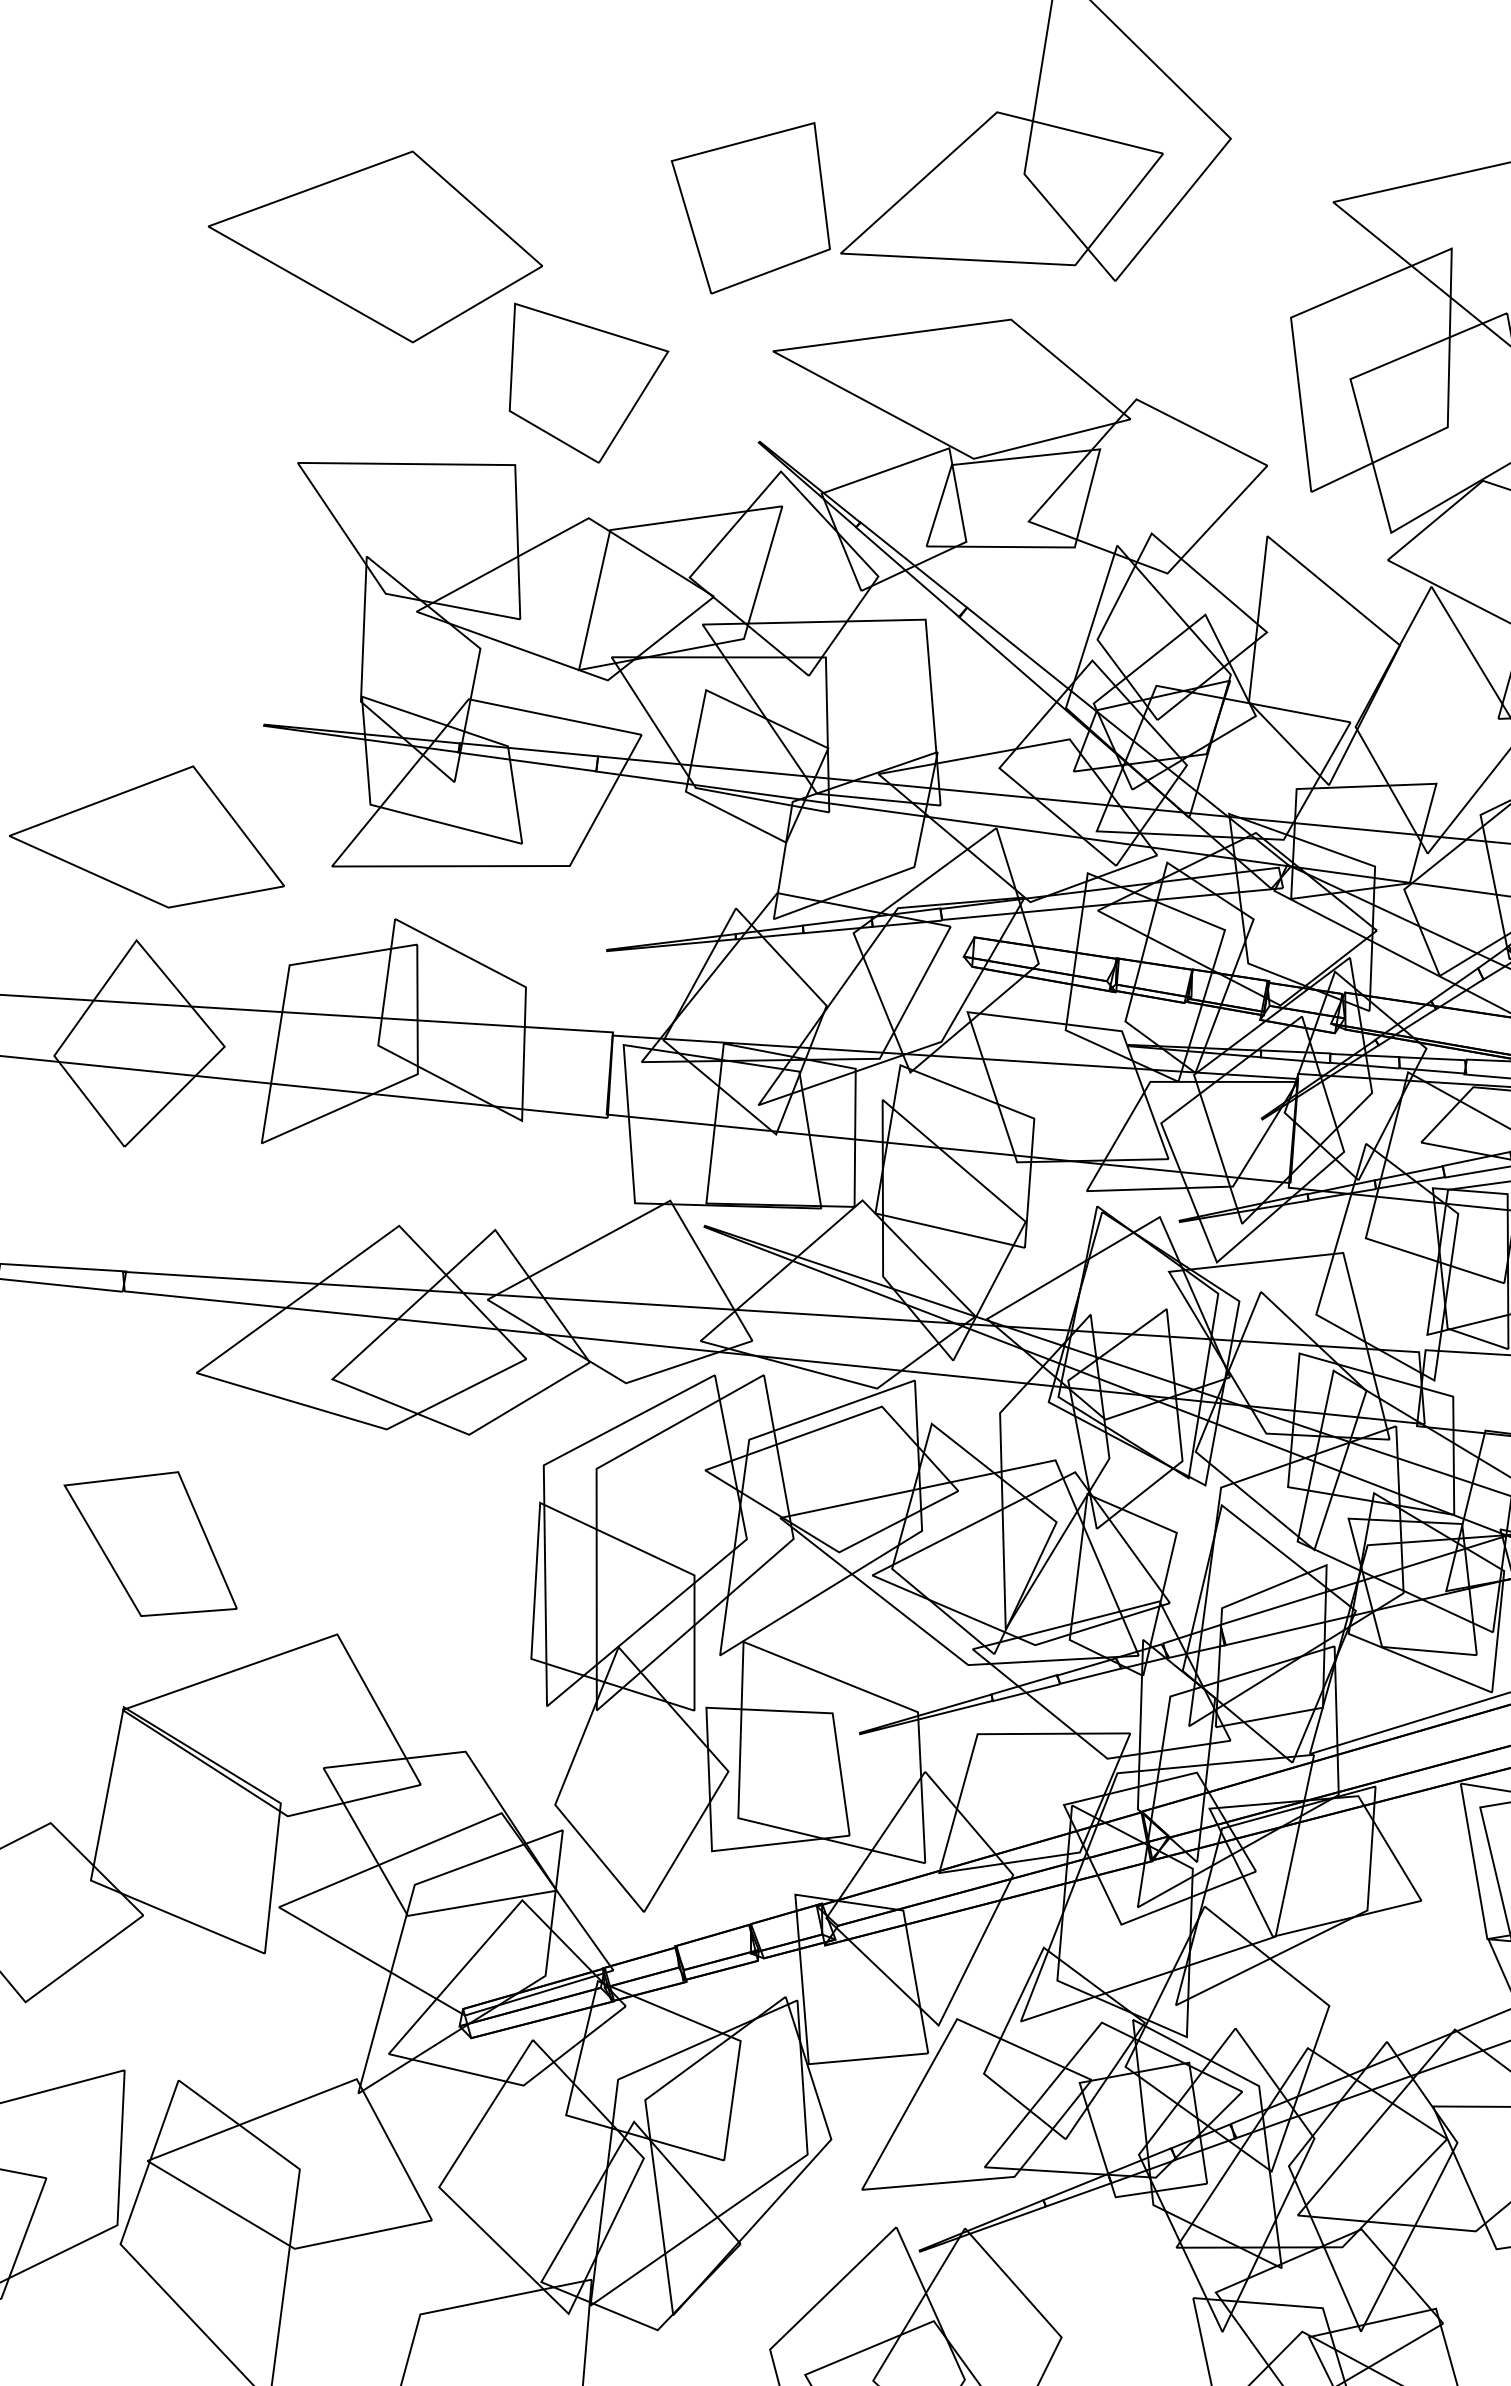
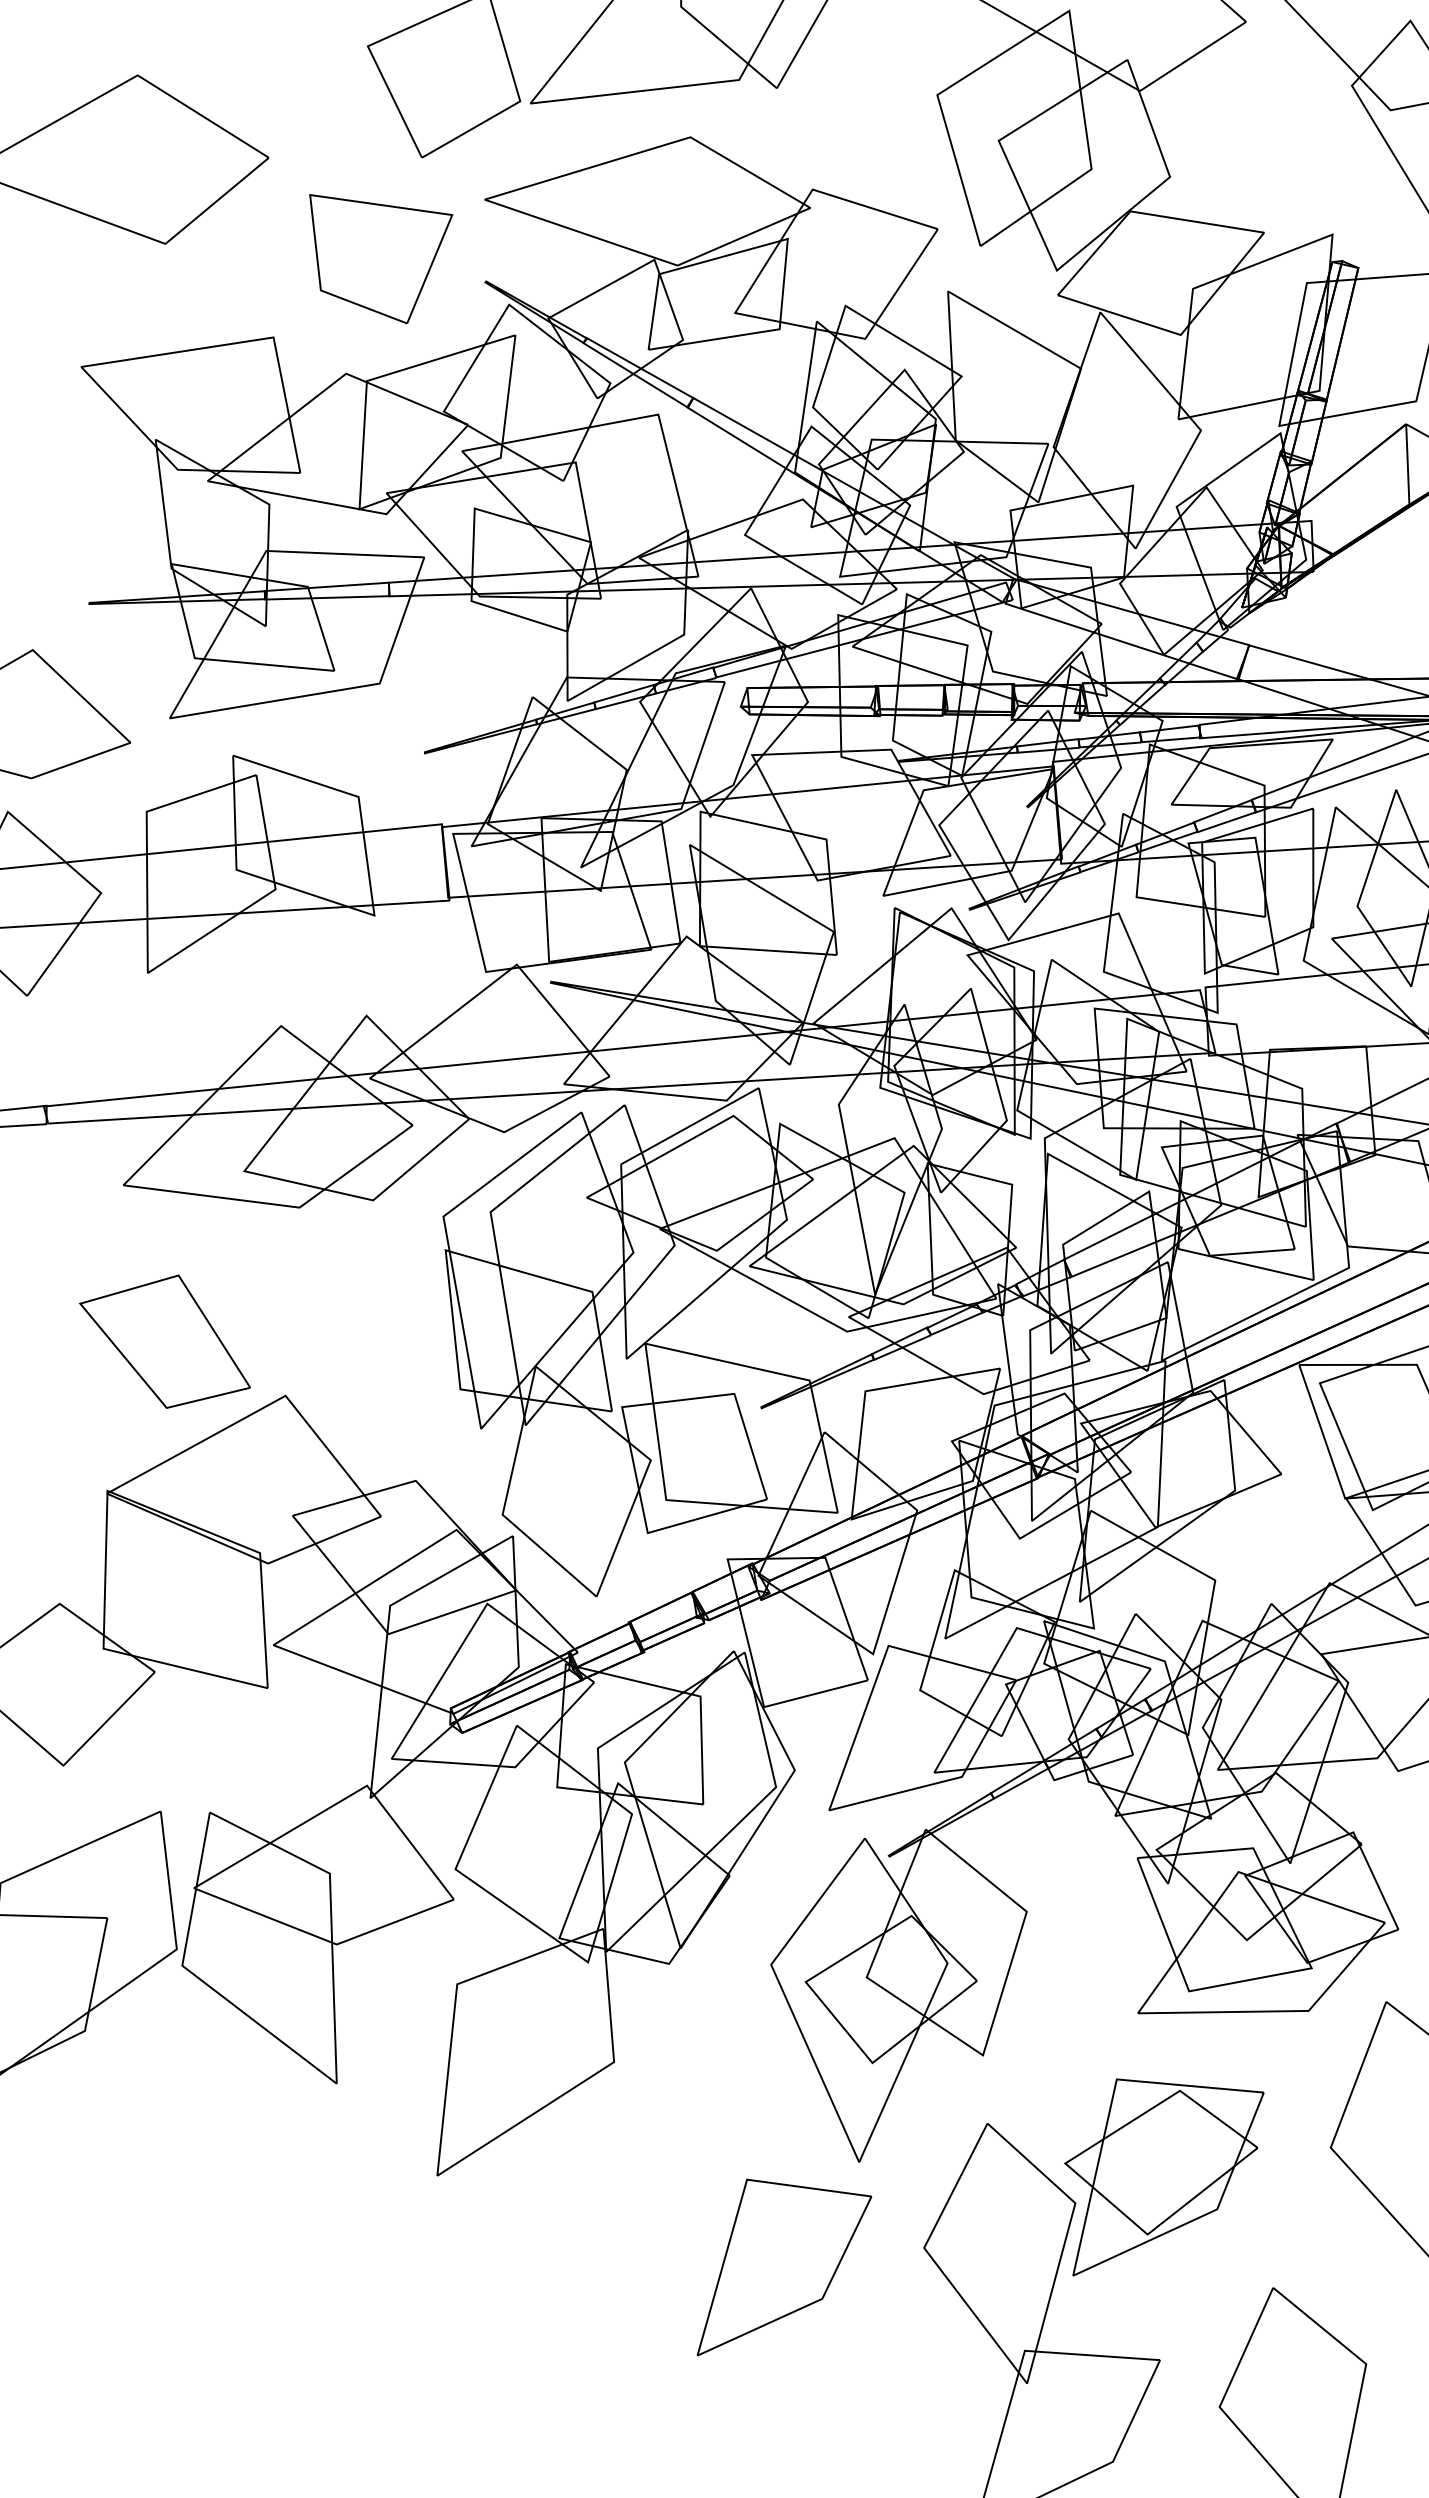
part: (582, 387) -> (381, 259), moved
part: (150, 1542) -> (164, 1341), moved

